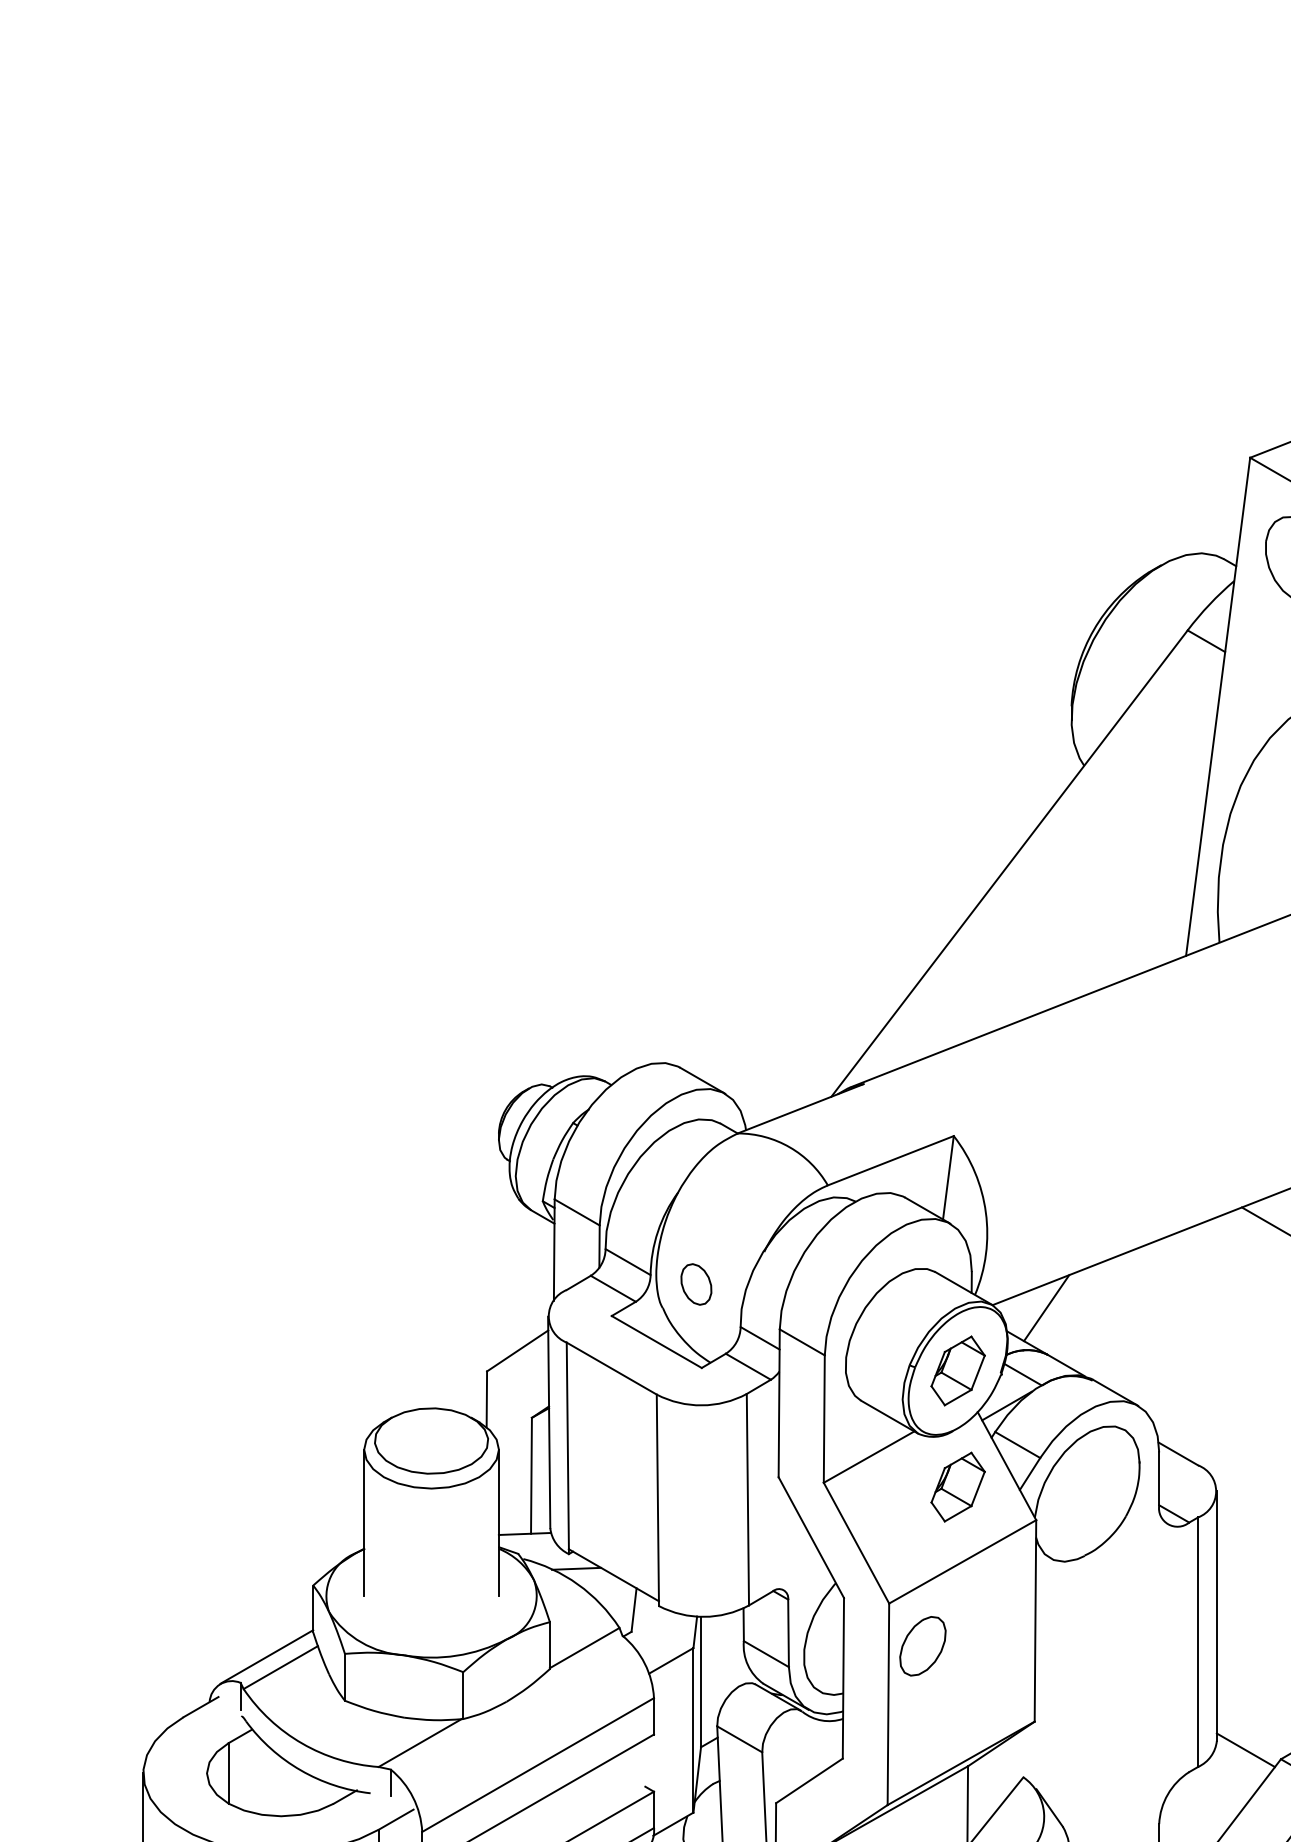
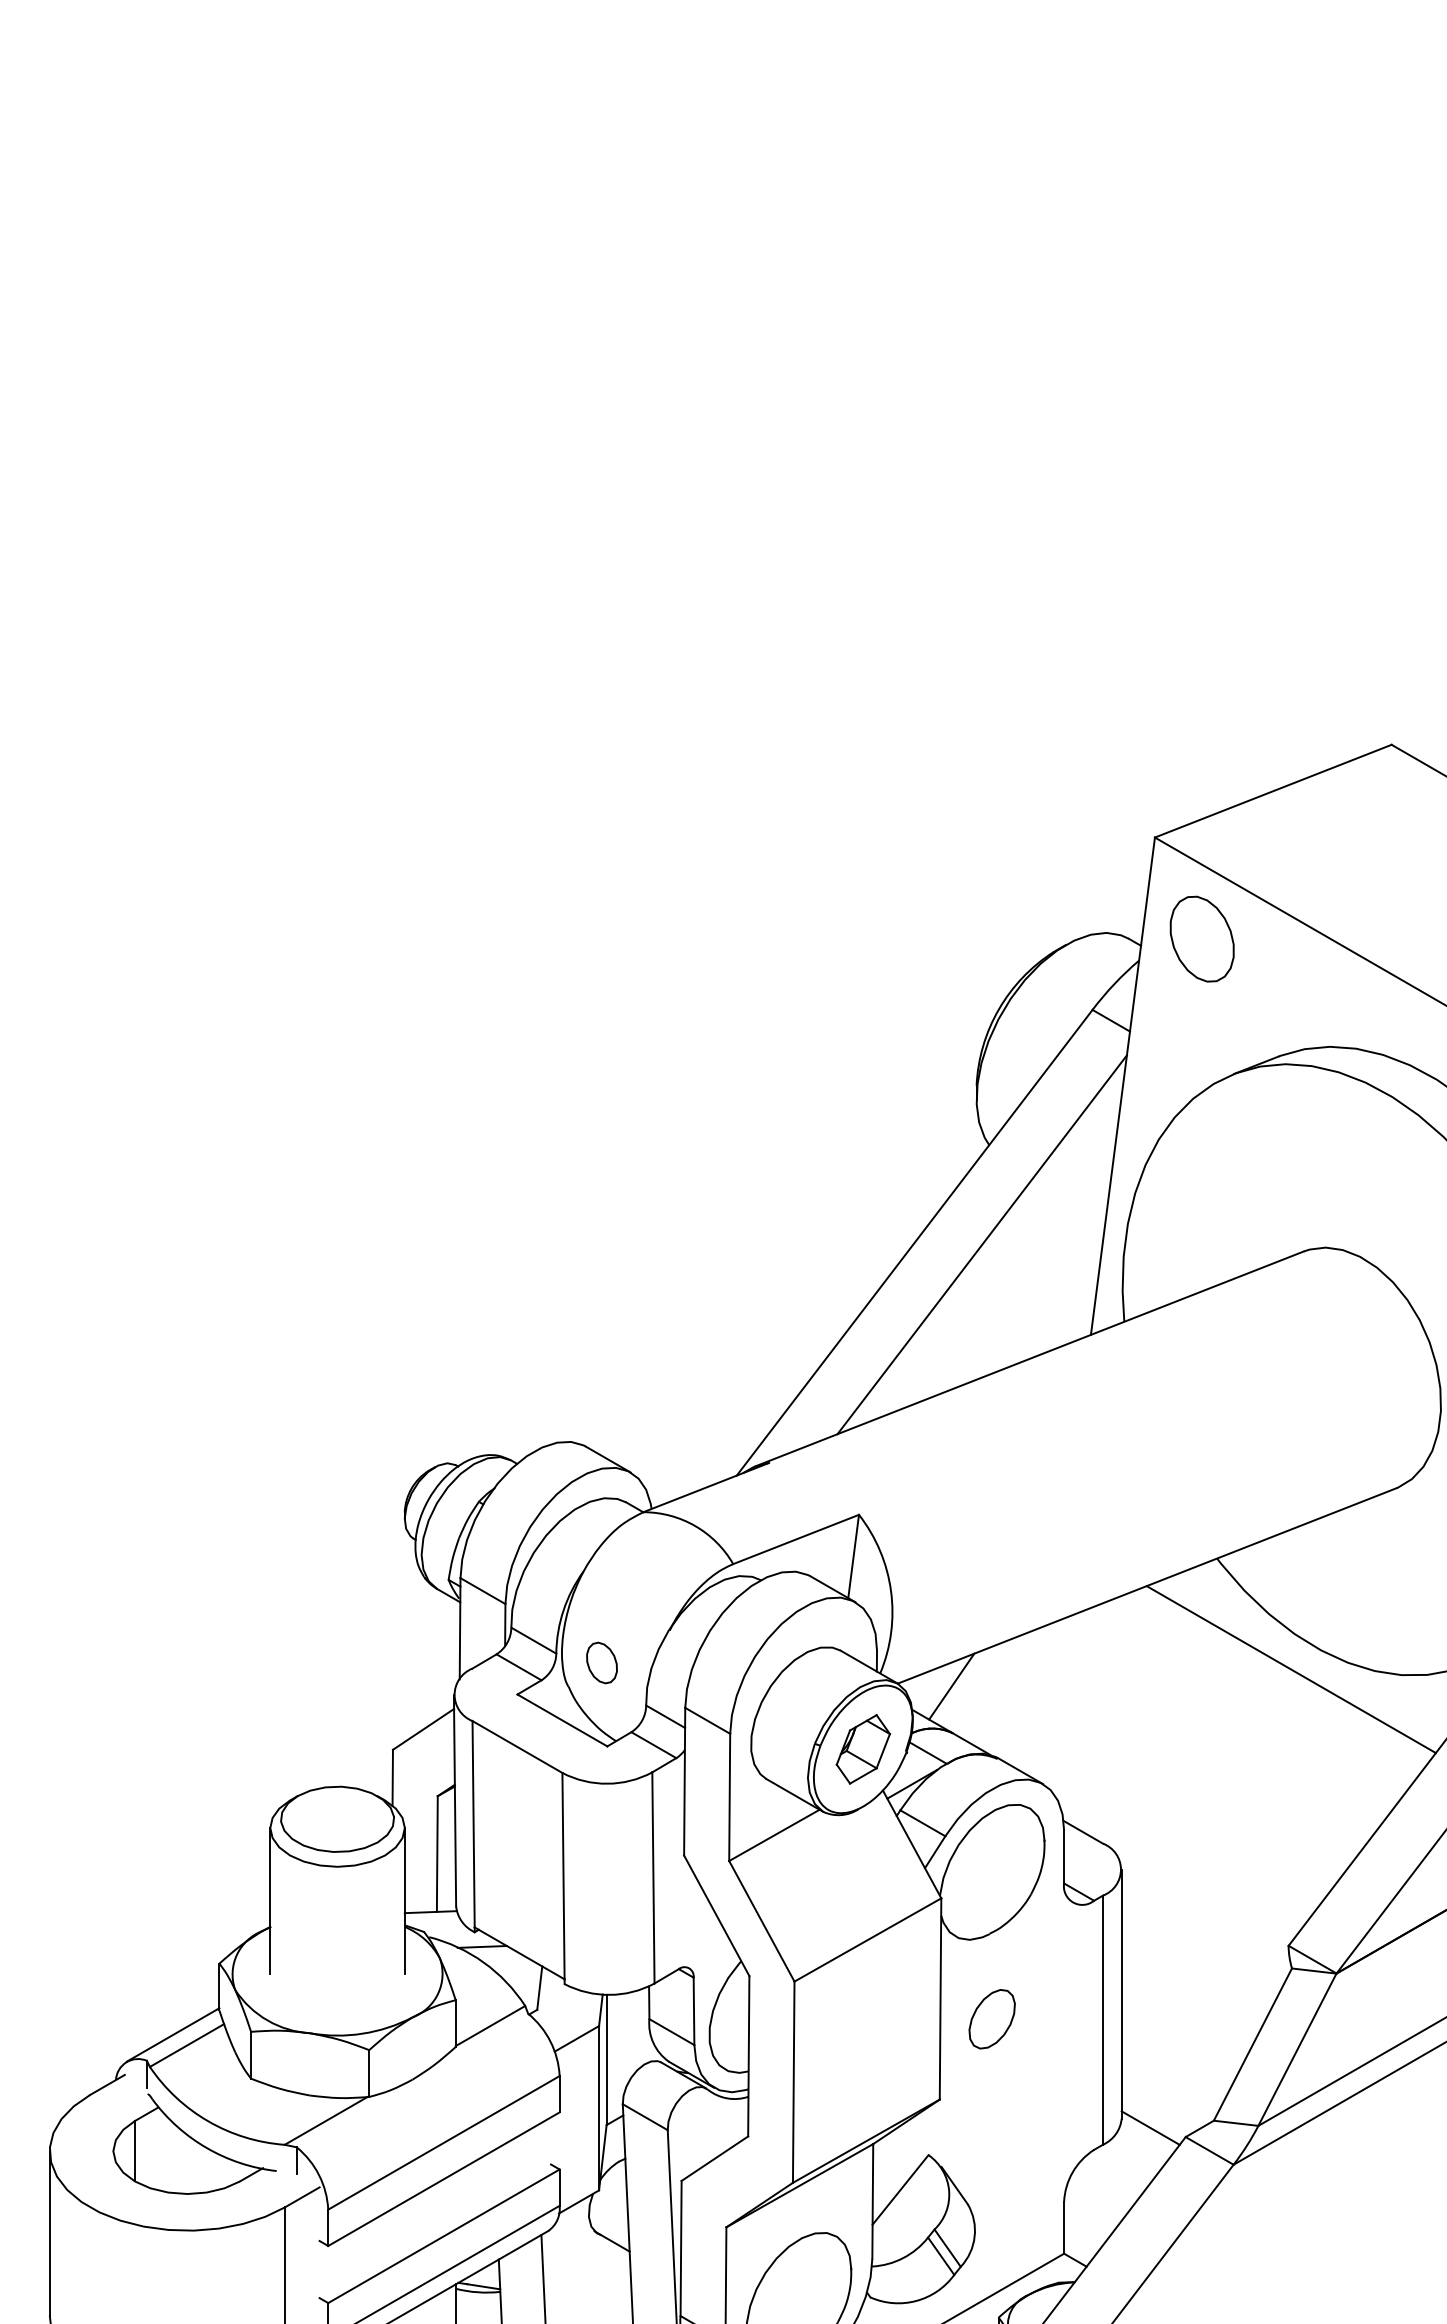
line: (1076, 865) -> (981, 1244), added
part: (957, 1487) -> (862, 1865), removed
part: (922, 1646) -> (991, 2019), moved

